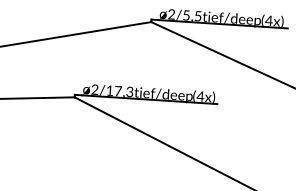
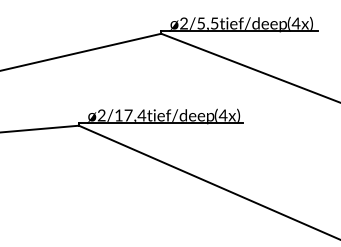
text: (129, 91) -> (141, 115), ø2/17,3tief/deep -> ø2/17,4tief/deep

